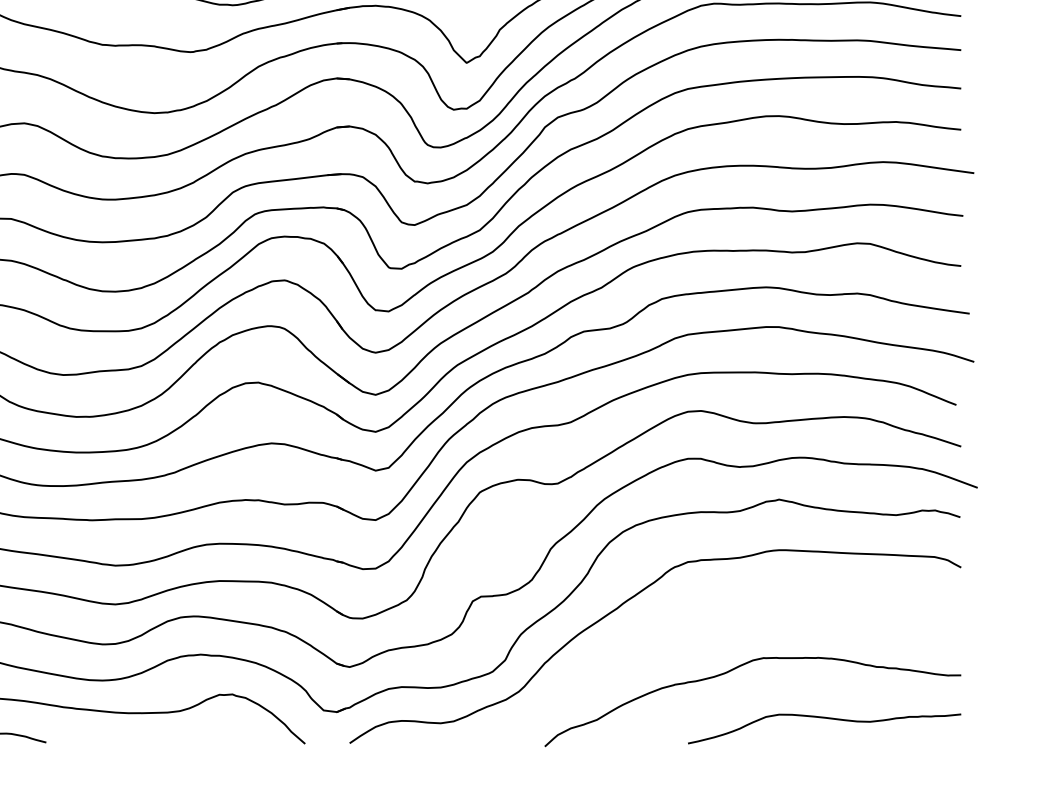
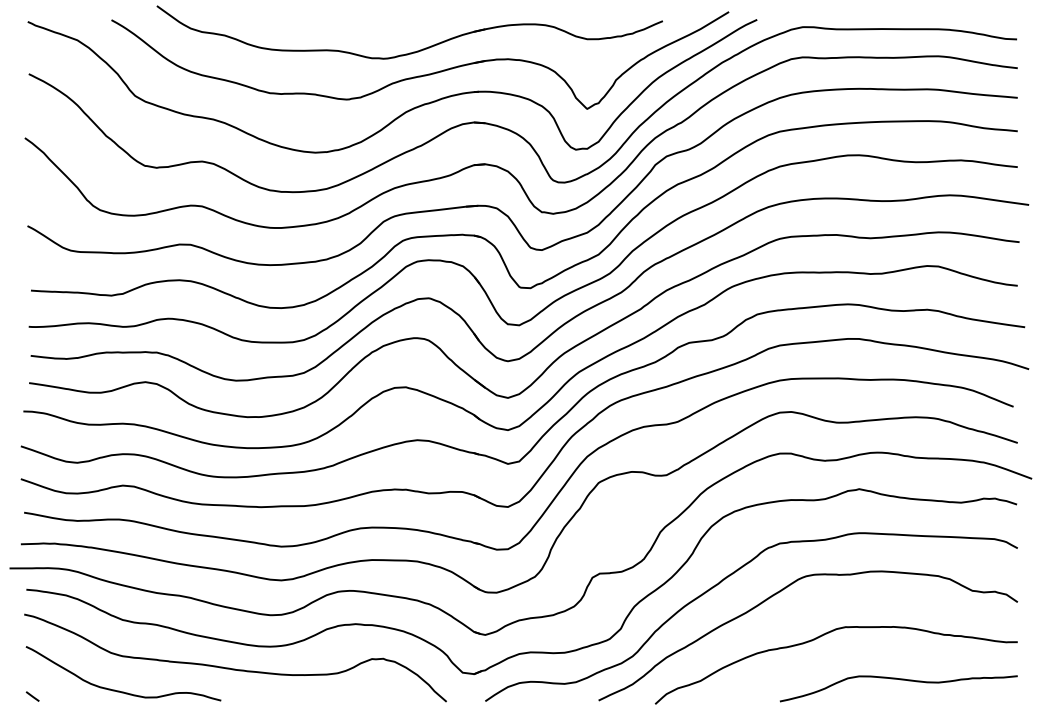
curve: (688, 618) -> (780, 592), added

